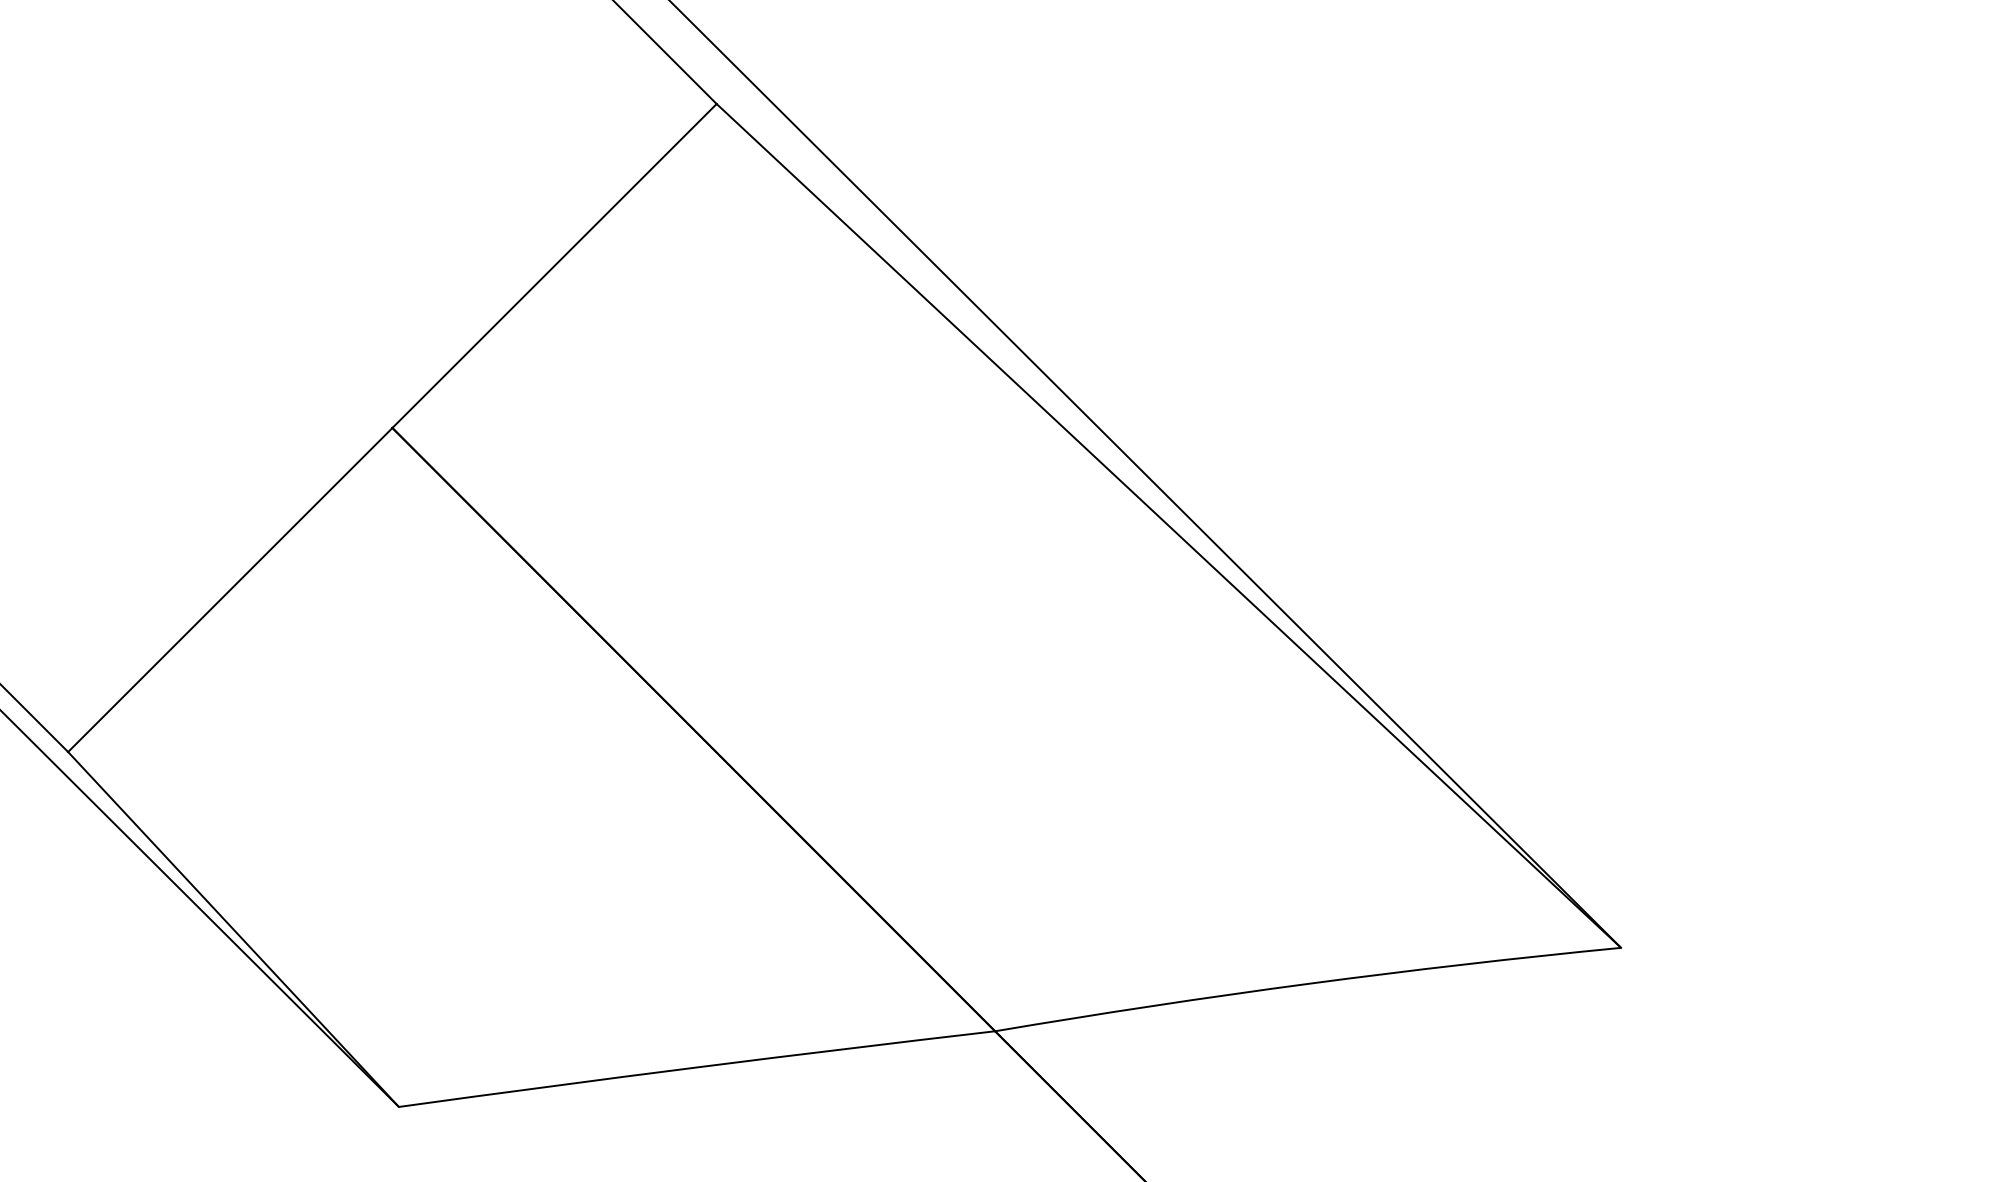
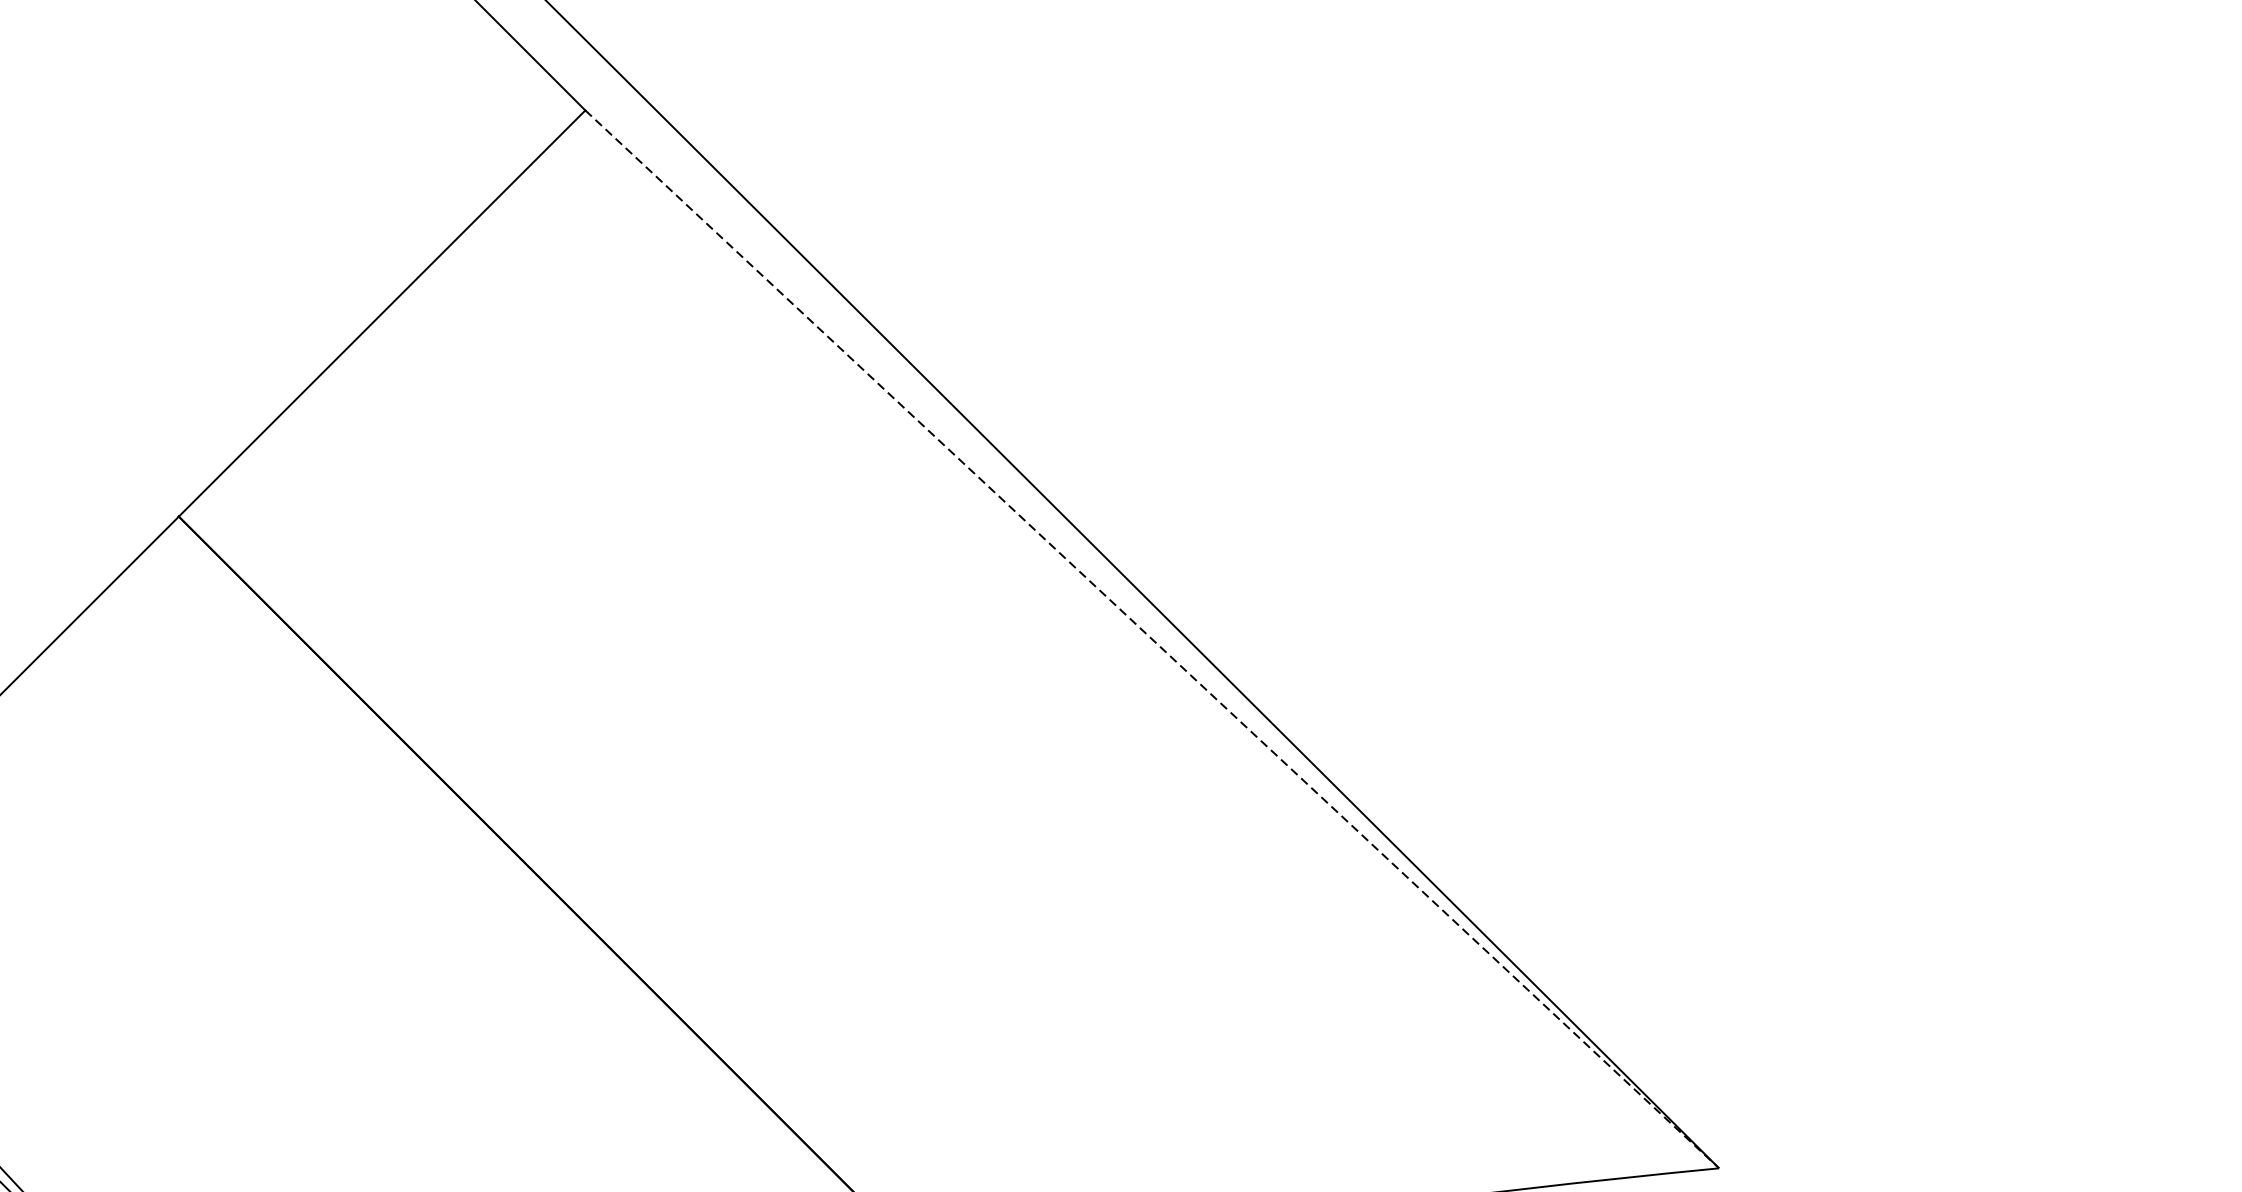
line: (1169, 526) -> (1153, 640), solid -> dashed

